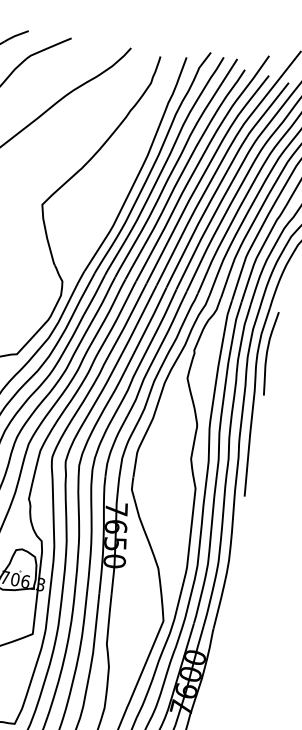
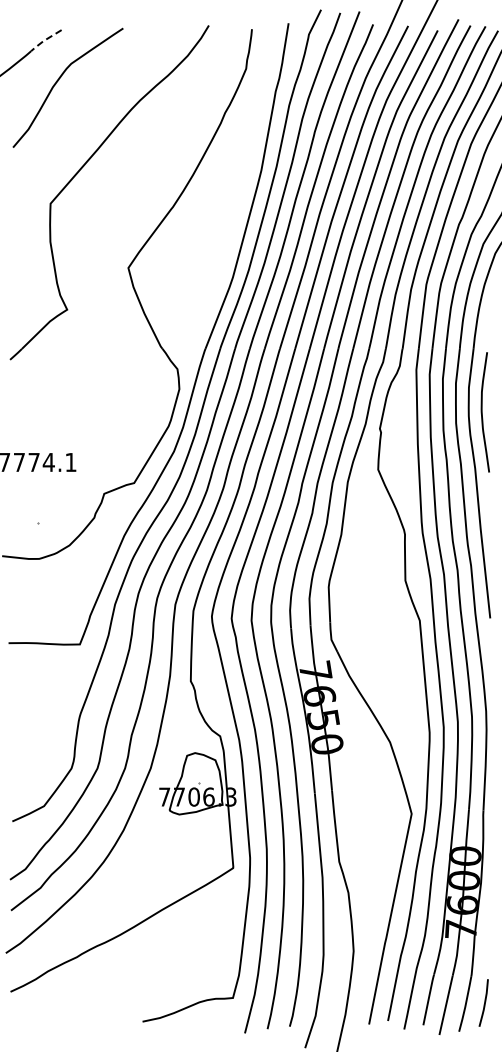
line: (16, 36) -> (45, 40), solid -> dashed

